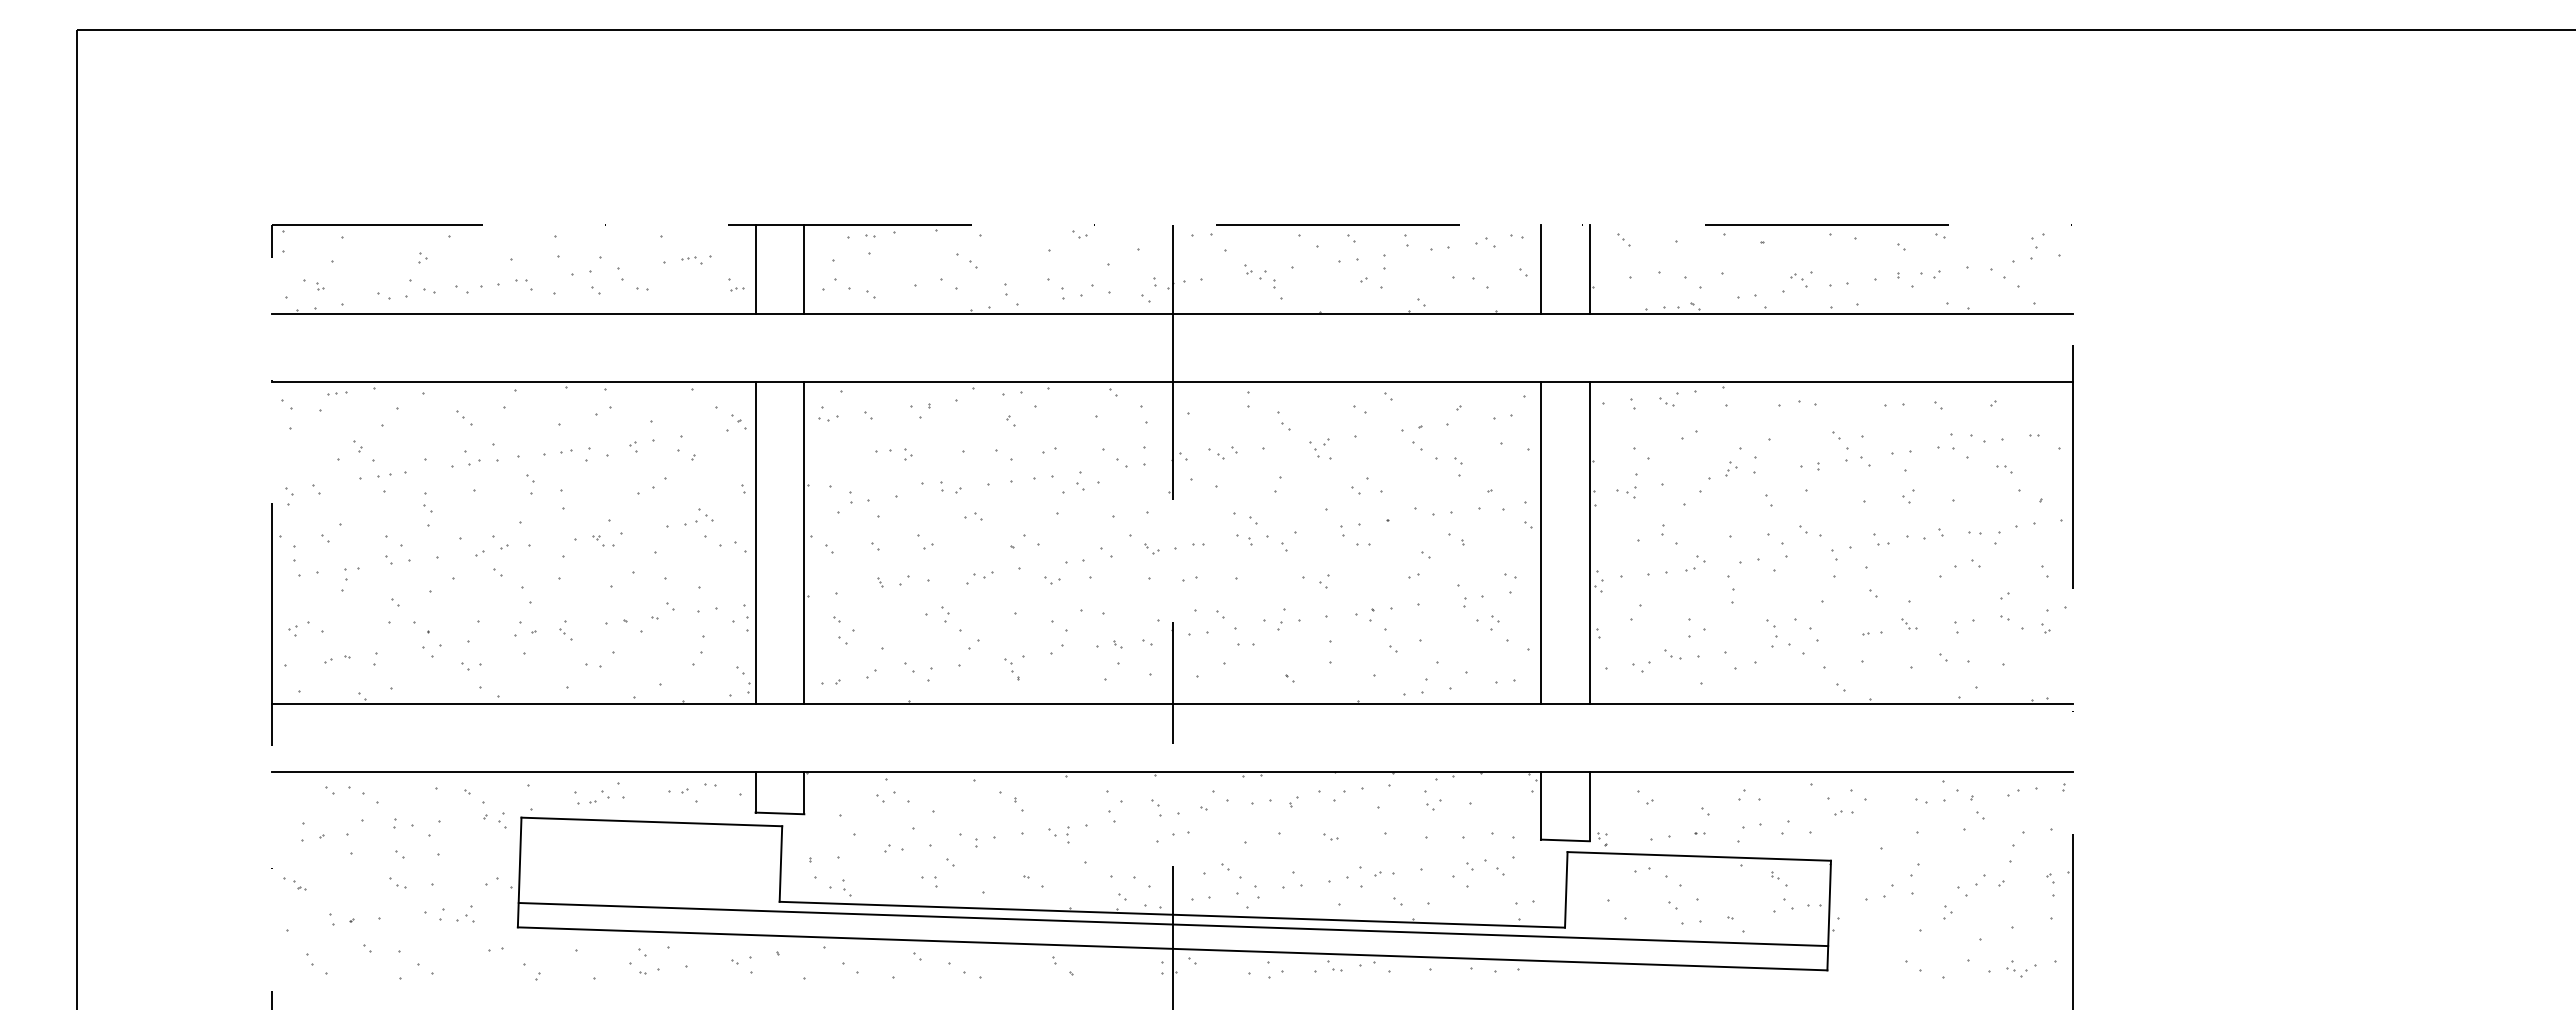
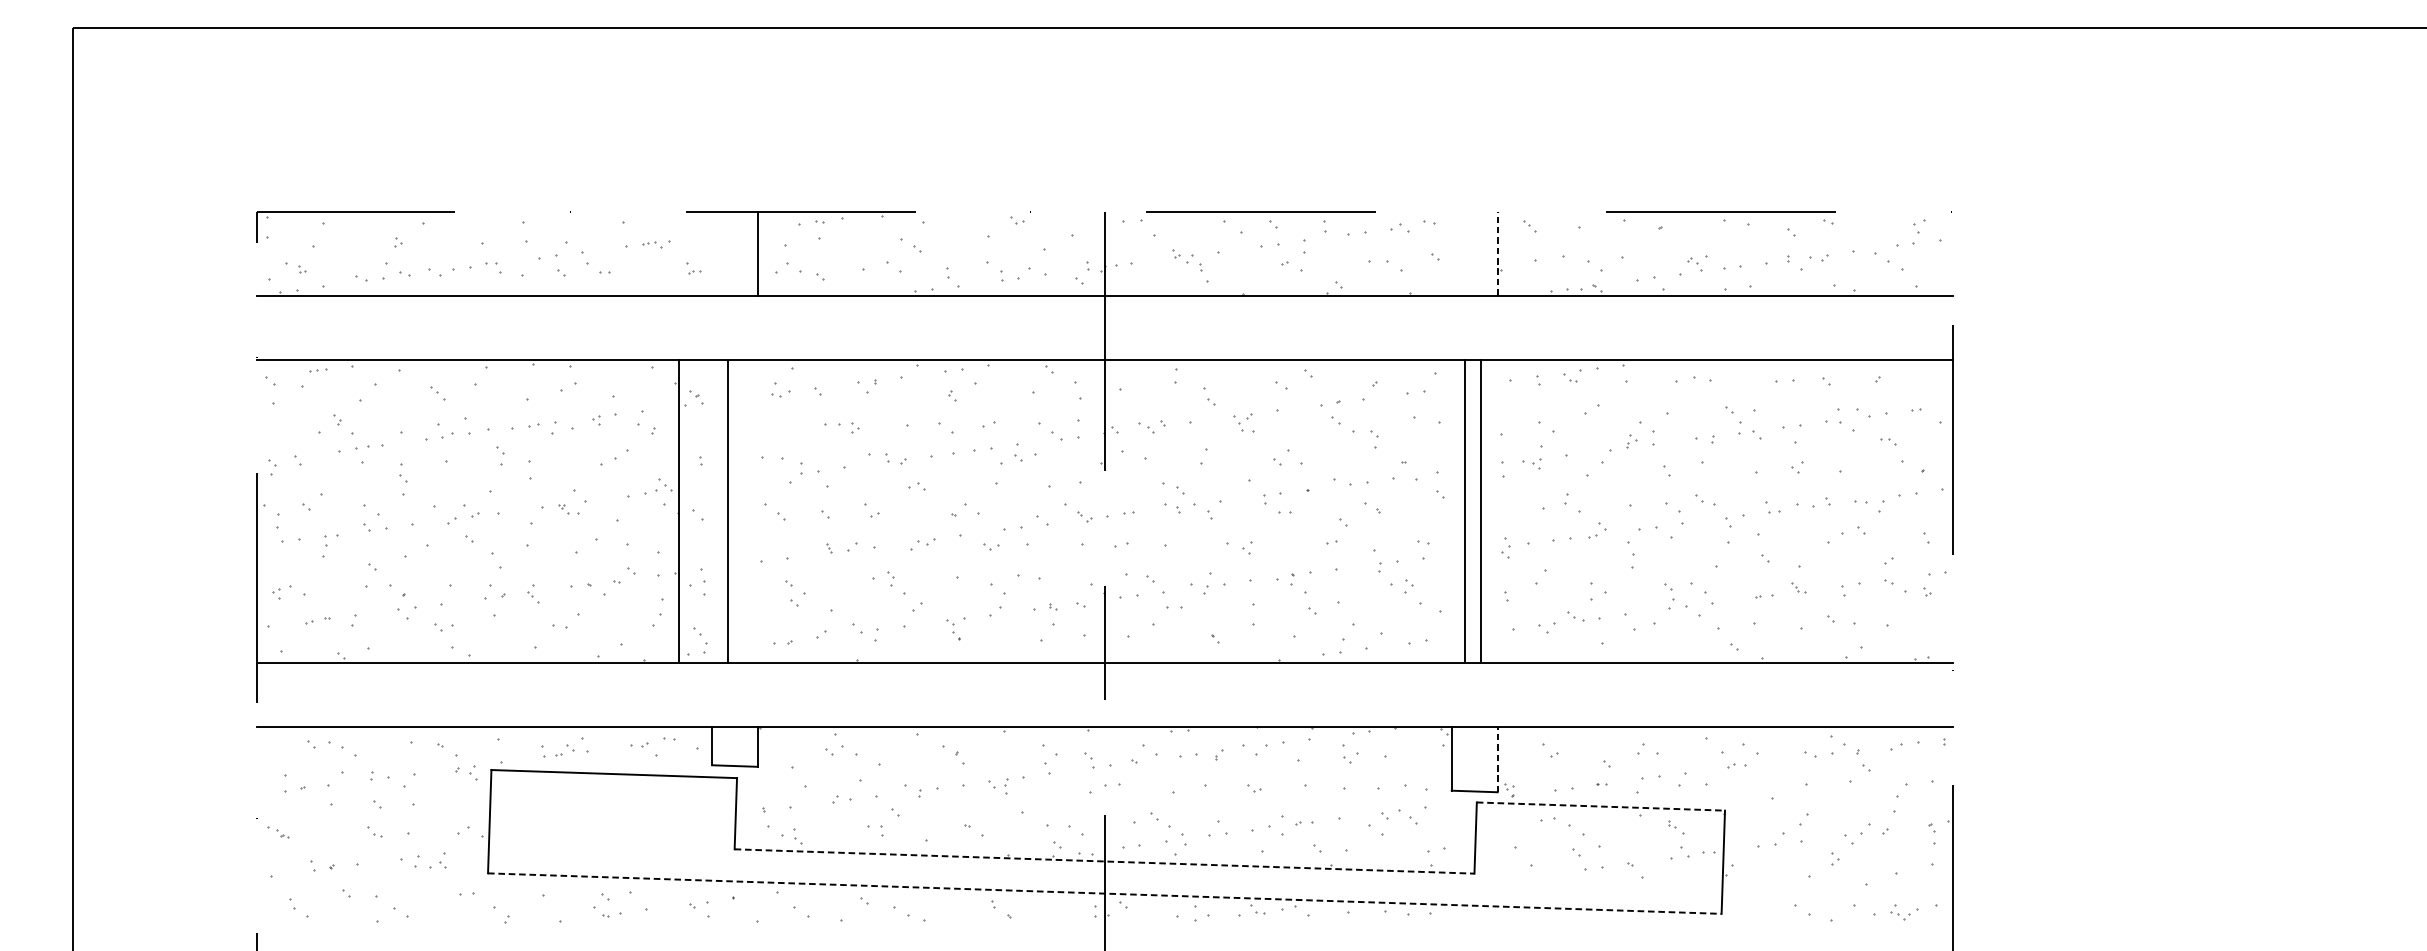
line: (755, 269) -> (711, 253), removed
line: (1540, 269) -> (1451, 253), removed
line: (1589, 269) -> (1497, 253), solid -> dashed
line: (755, 543) -> (678, 511), moved
line: (804, 543) -> (727, 511), moved
line: (1540, 543) -> (1480, 511), moved
line: (1589, 543) -> (1464, 511), moved
line: (1589, 806) -> (1497, 759), solid -> dashed
line: (1699, 856) -> (1601, 806), solid -> dashed
line: (1172, 914) -> (1104, 861), solid -> dashed
line: (1173, 924) -> (1105, 870), removed
line: (1173, 948) -> (1105, 893), solid -> dashed

